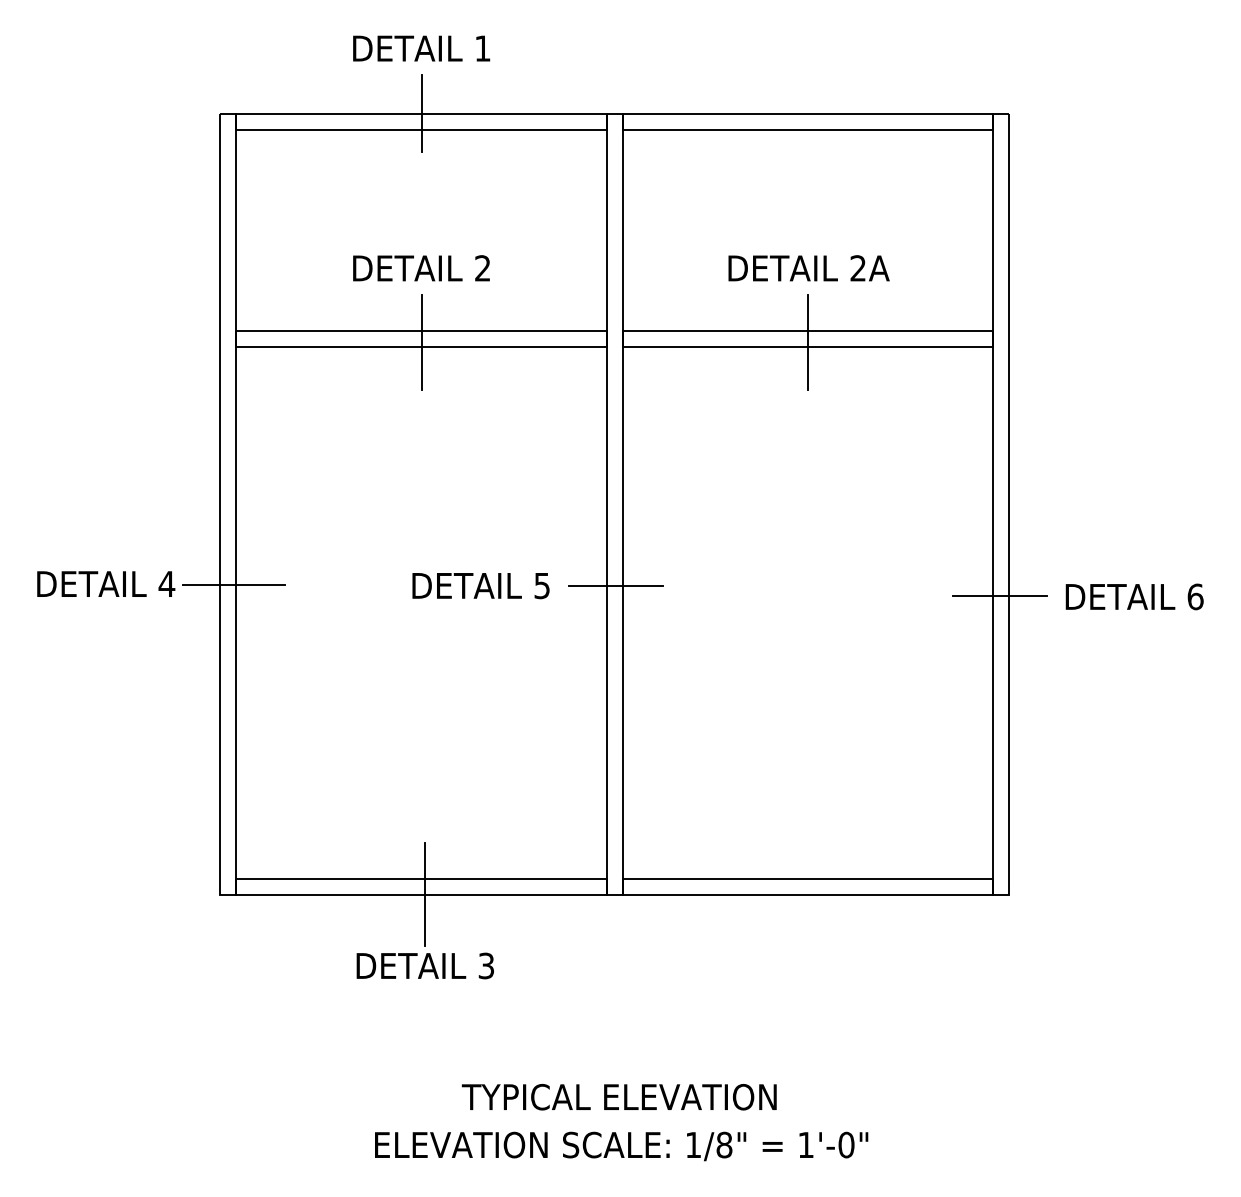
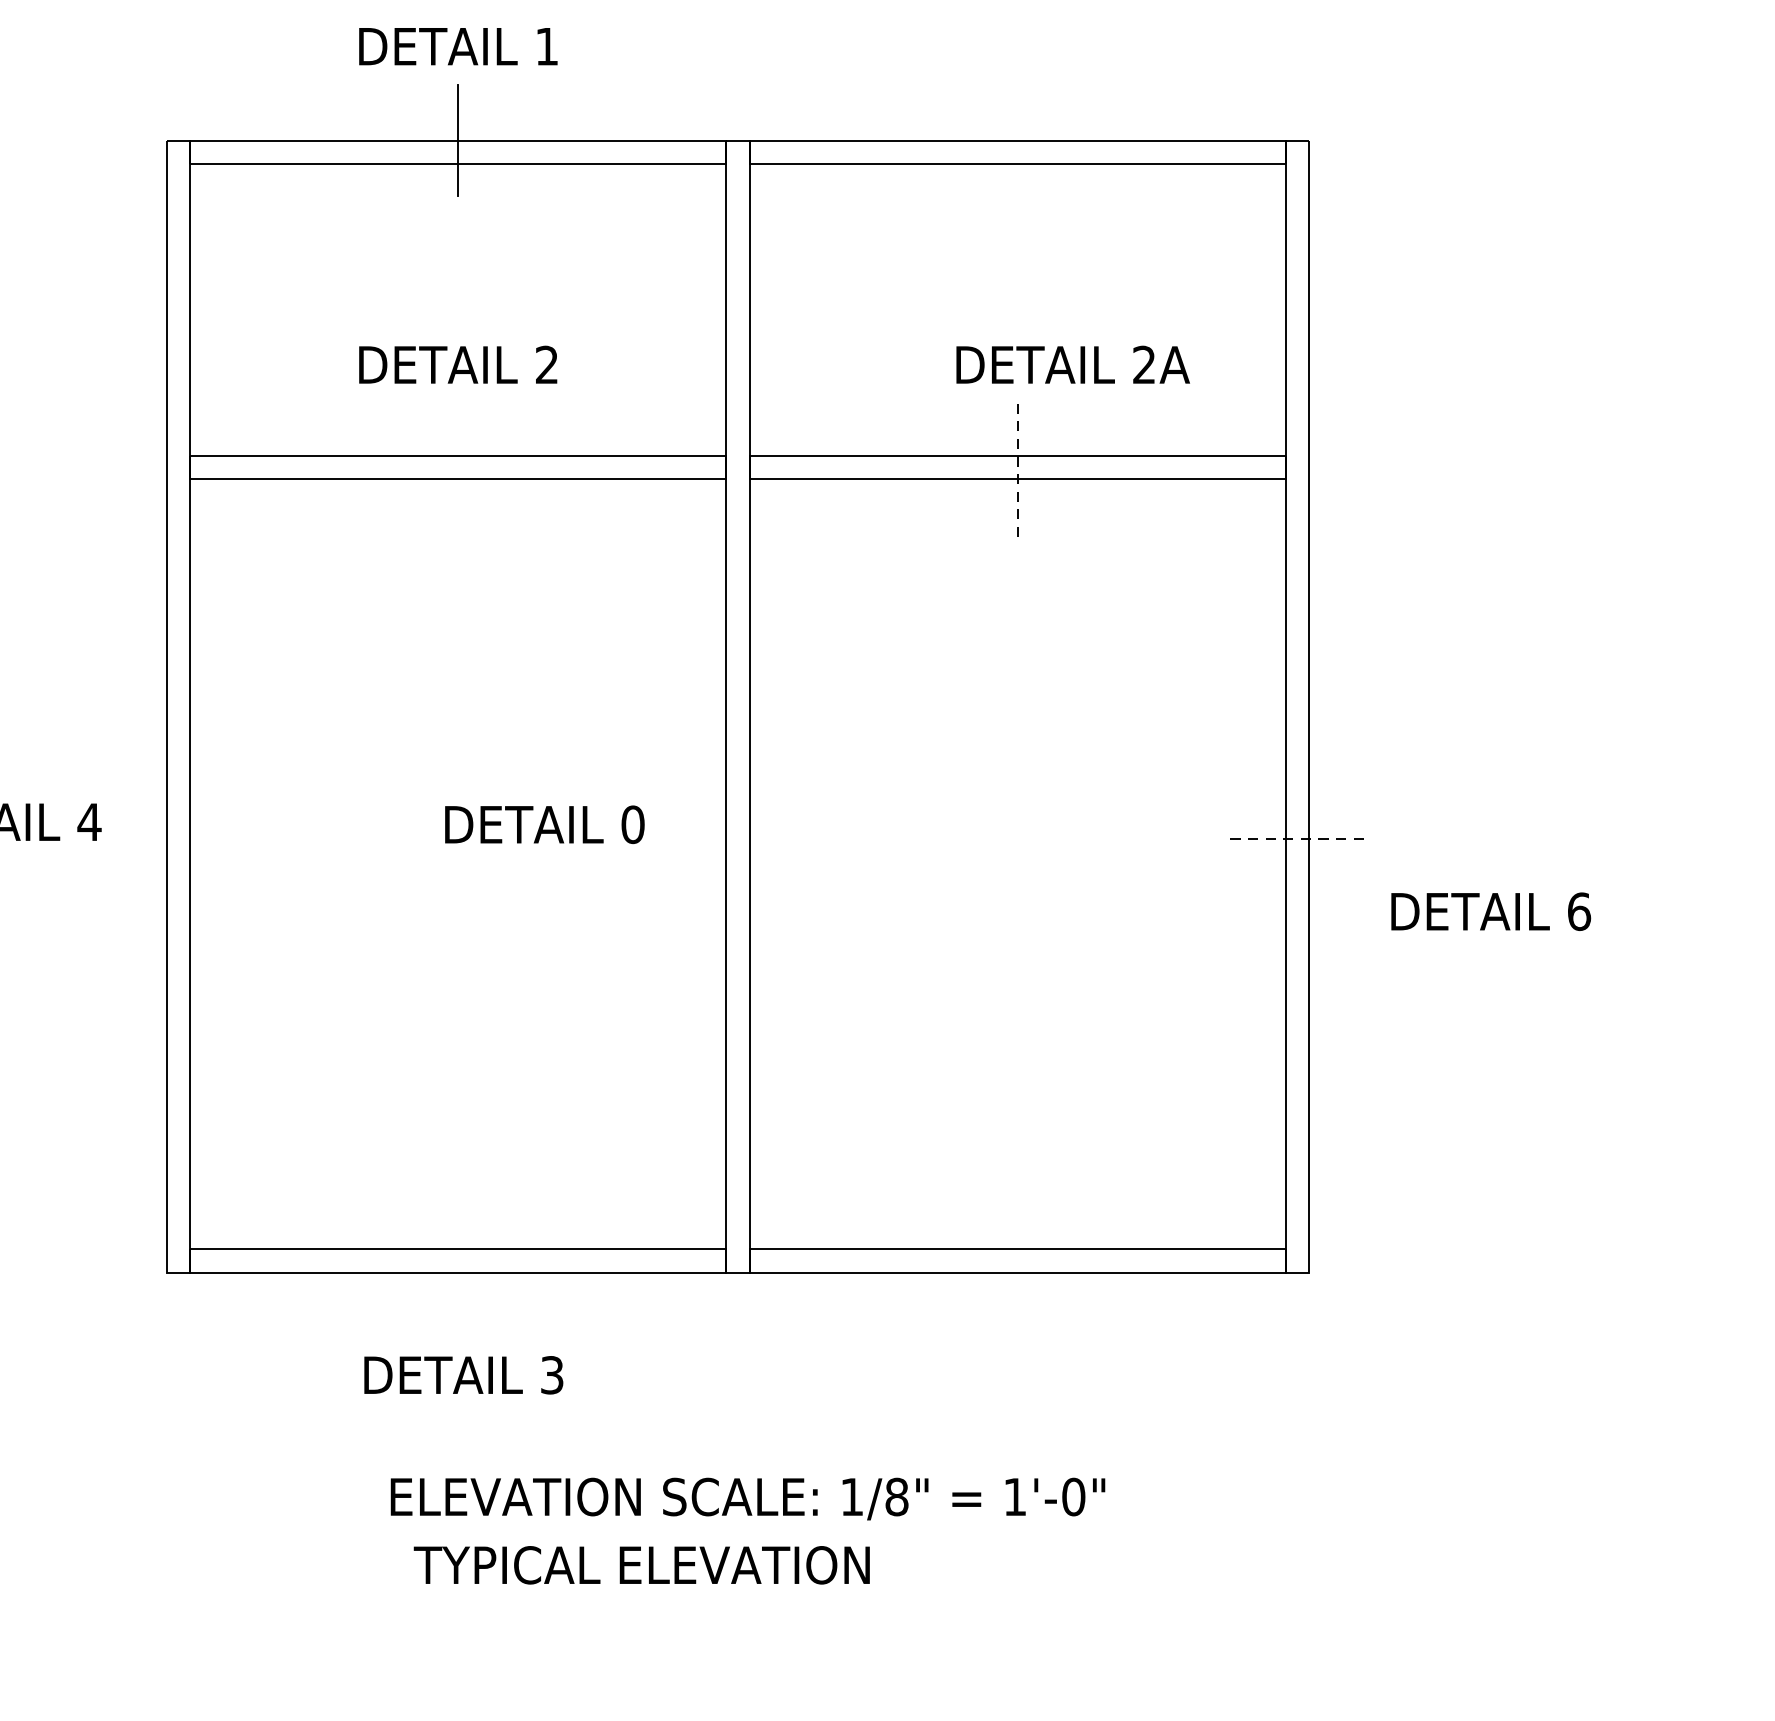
text: (808, 268) -> (1072, 365), moved
line: (421, 342) -> (458, 472), removed
line: (807, 342) -> (1017, 472), solid -> dashed
line: (233, 585) -> (185, 824), removed
text: (542, 585) -> (633, 824), 5 -> 0
line: (615, 586) -> (739, 825), removed
line: (999, 595) -> (1295, 838), solid -> dashed
text: (1134, 596) -> (1490, 911), moved
line: (425, 893) -> (463, 1270), removed
text: (618, 1097) -> (640, 1565), moved
text: (621, 1146) -> (747, 1499), moved

